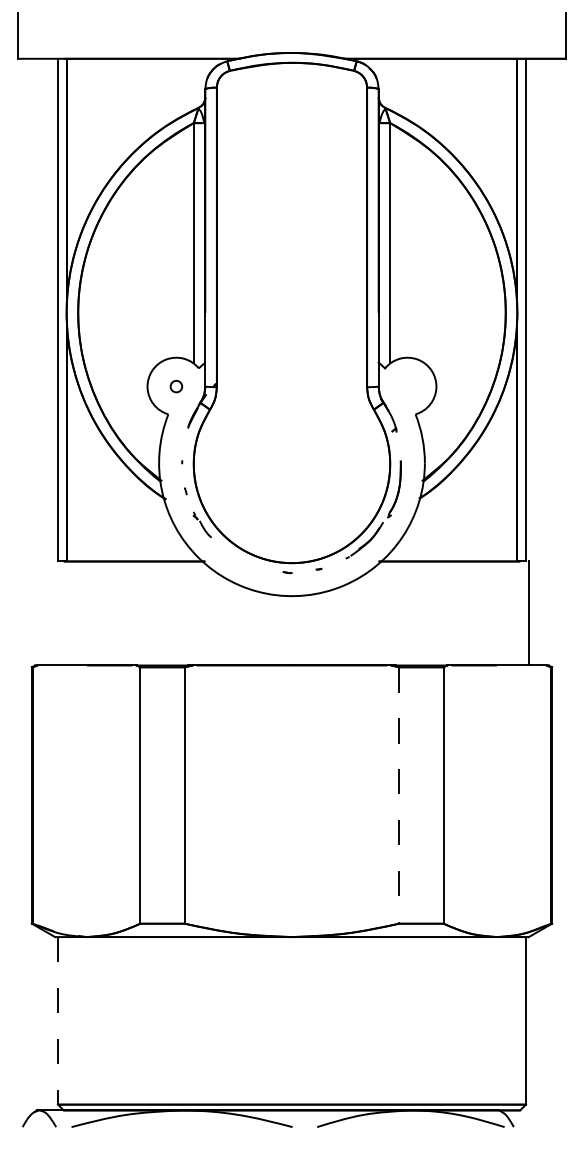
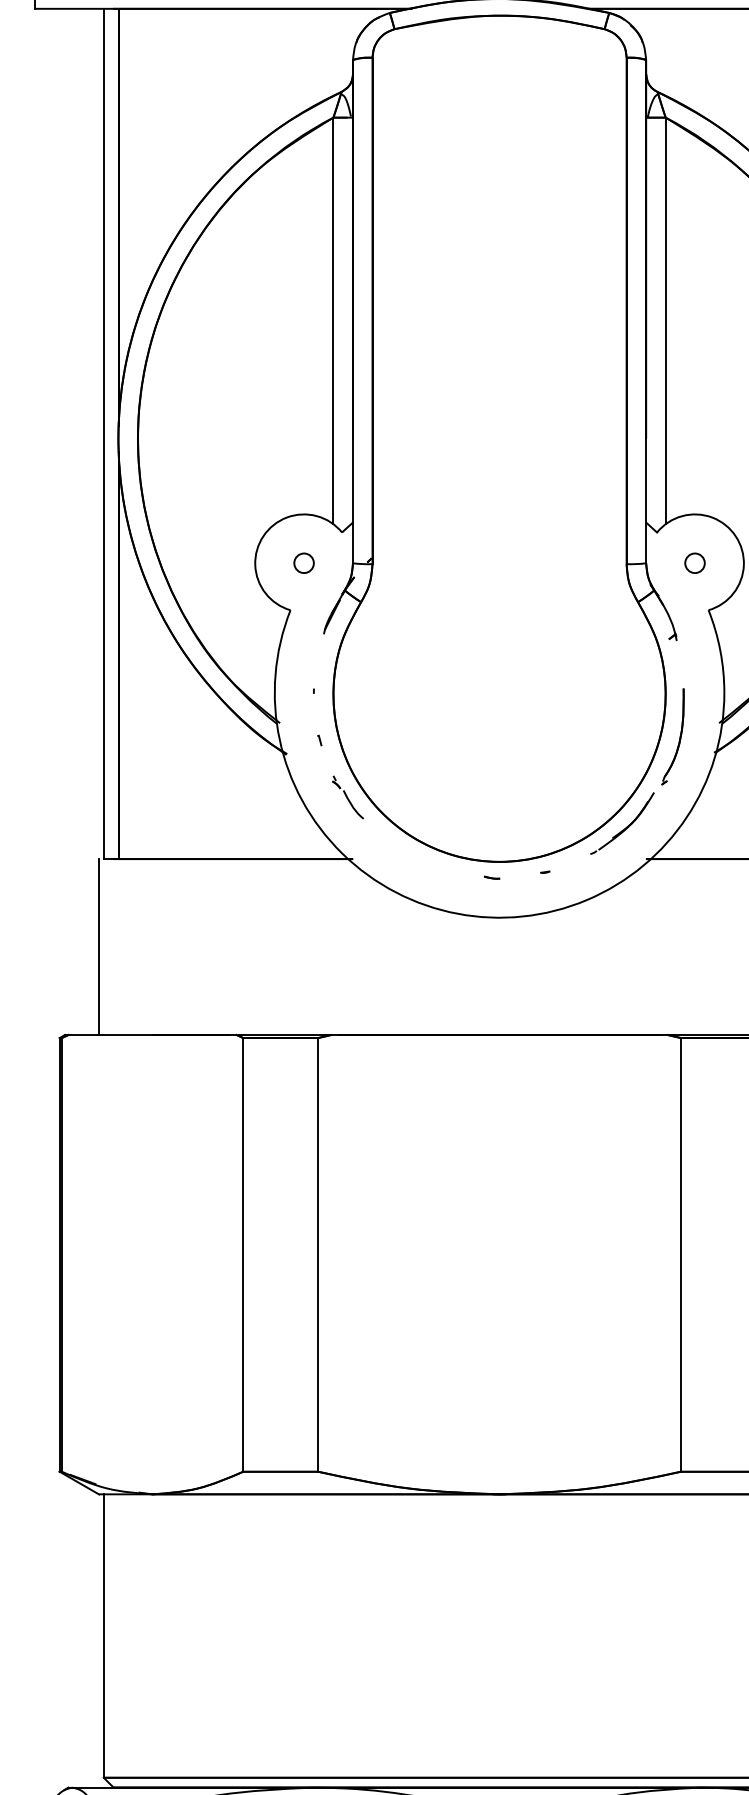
circle: (407, 386) -> (694, 563), added
line: (55, 613) -> (99, 947), added
line: (399, 796) -> (681, 1256), dashed -> solid
line: (57, 1020) -> (102, 1635), dashed -> solid

